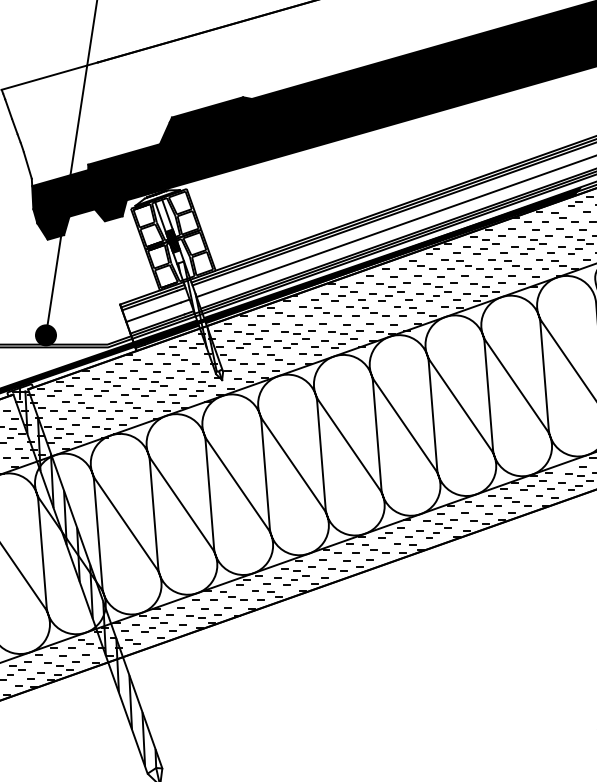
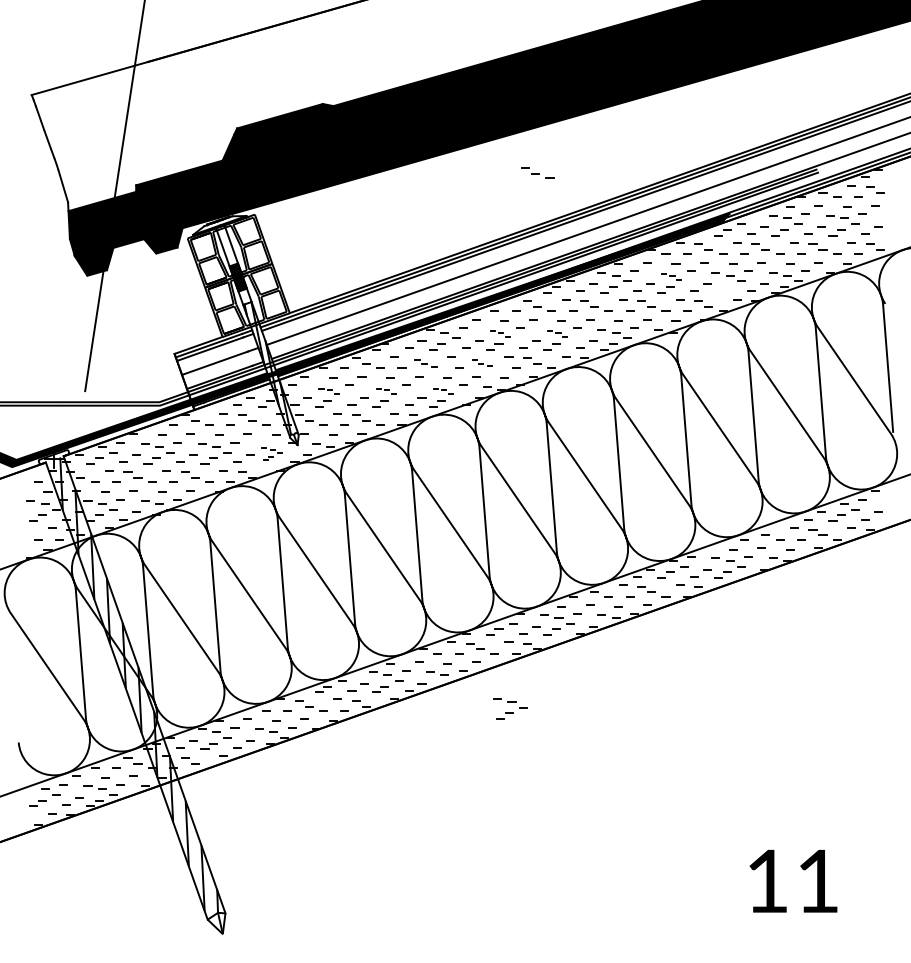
part: (421, 154) -> (537, 172), added
part: (532, 240) -> (671, 276), size x0.6
part: (574, 251) -> (722, 289), removed
part: (390, 287) -> (500, 333), size x0.6
part: (437, 287) -> (557, 333), size x0.6
part: (328, 311) -> (425, 362), size x0.7
part: (375, 311) -> (482, 362), size x0.6
fill: (45, 334) -> (84, 390), removed
part: (248, 334) -> (329, 390), size x0.6
part: (295, 334) -> (386, 390), size x0.6
part: (343, 334) -> (443, 390), size x0.6
part: (200, 387) -> (271, 453), size x0.6
part: (398, 598) -> (510, 708), added

